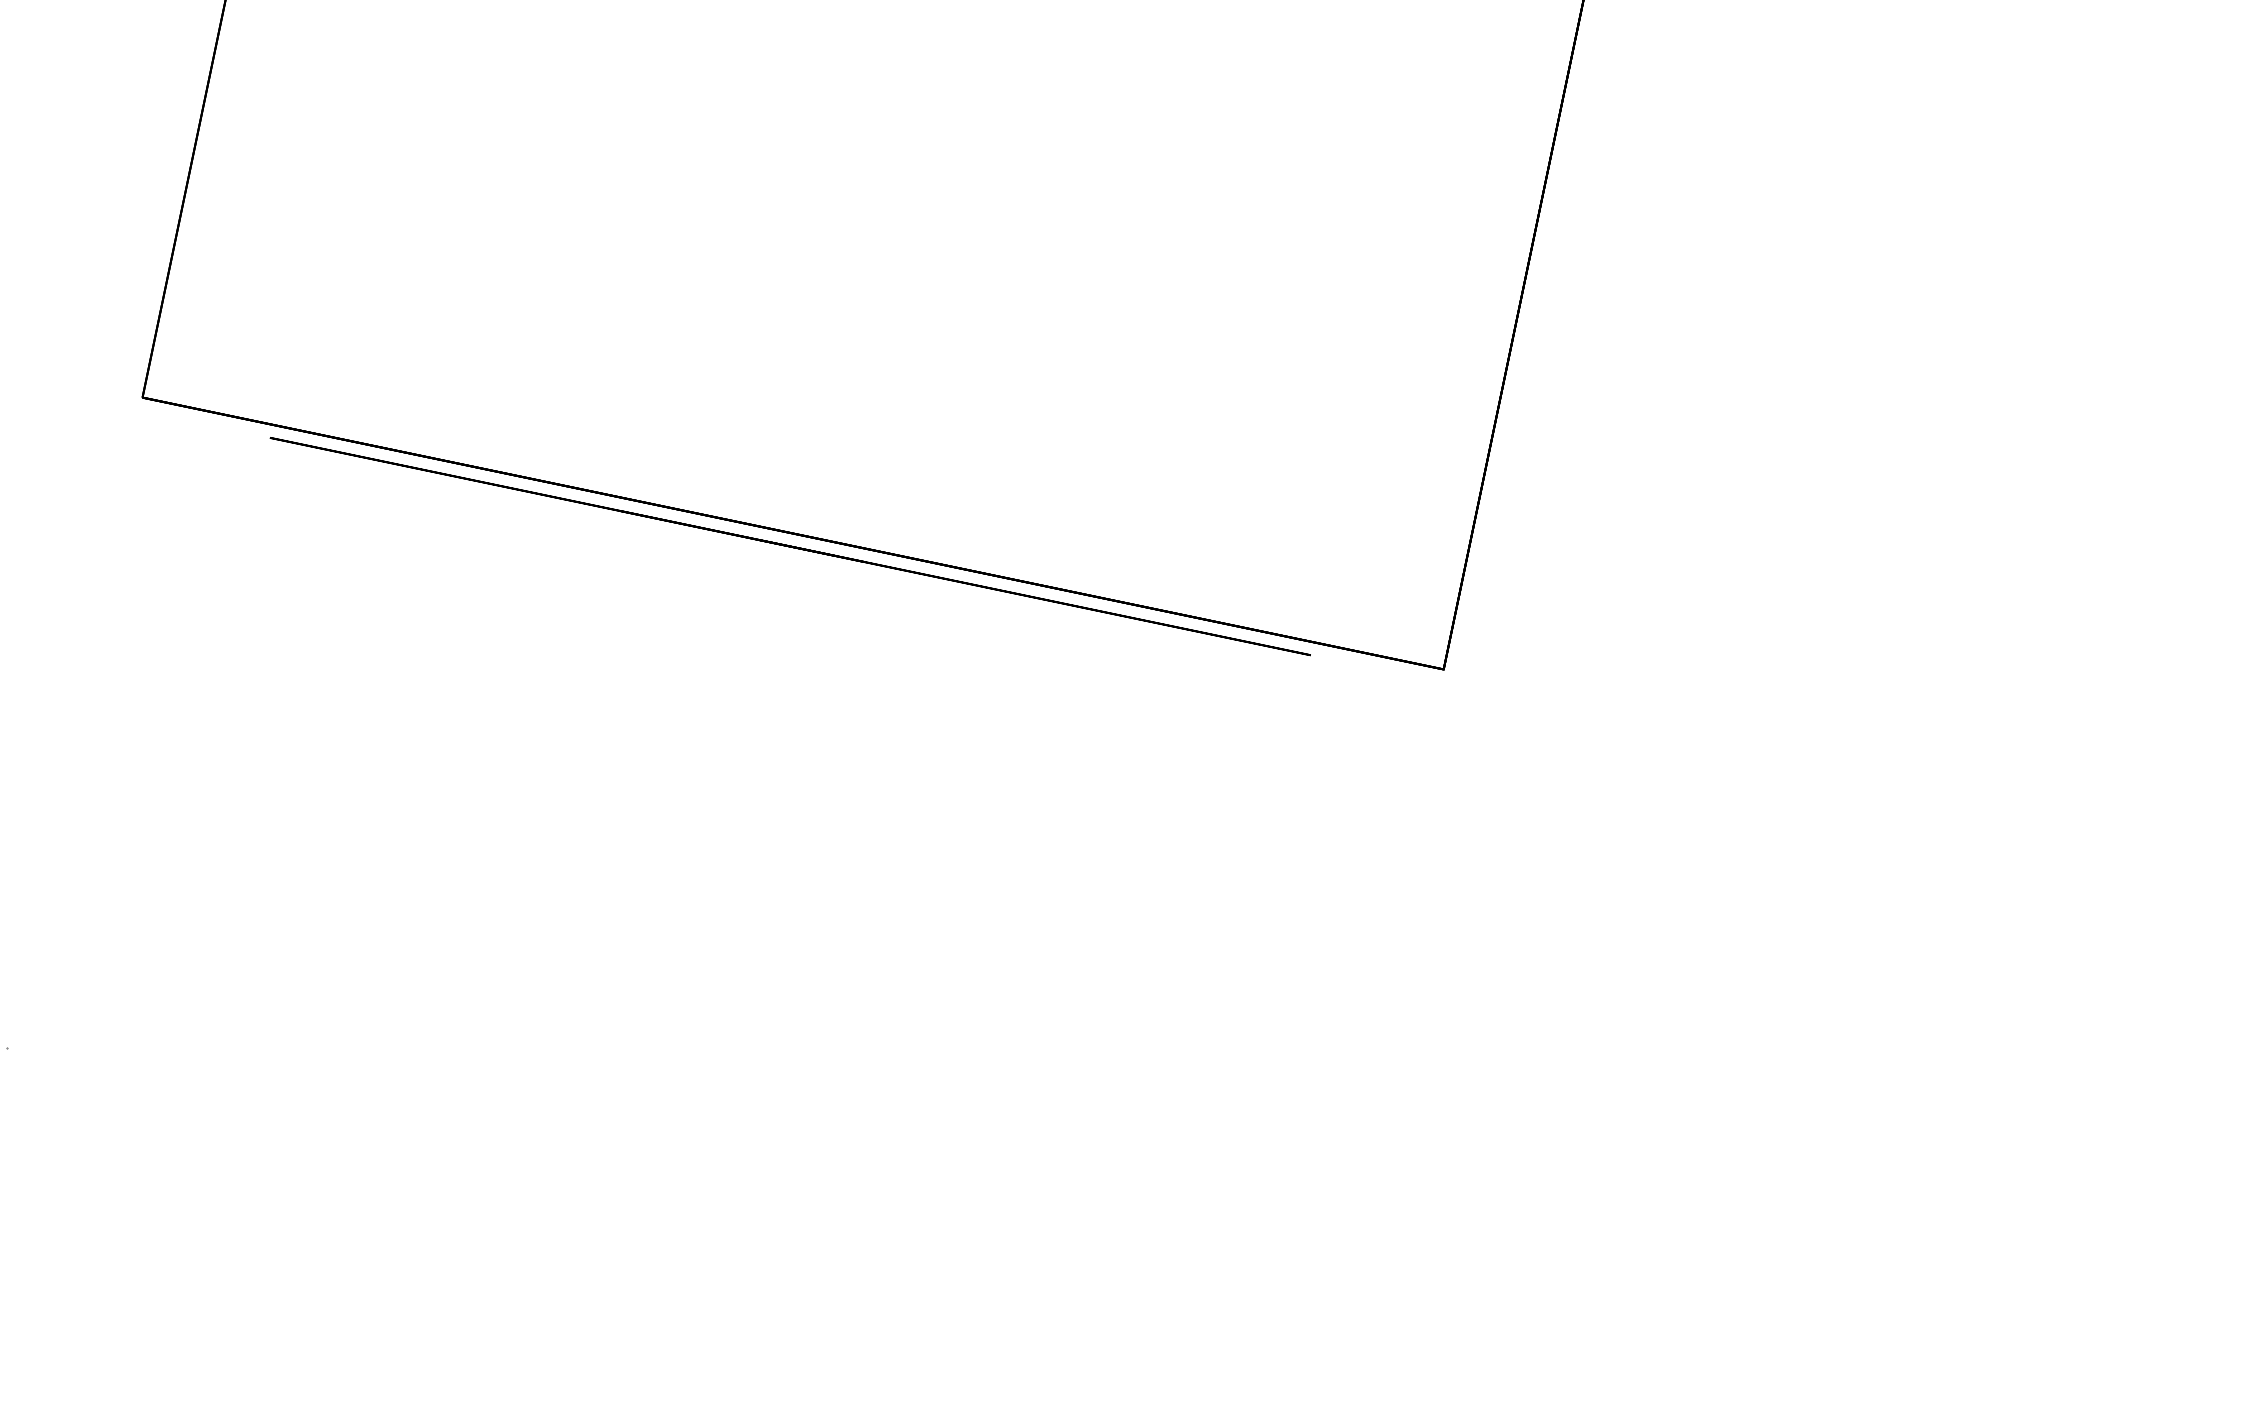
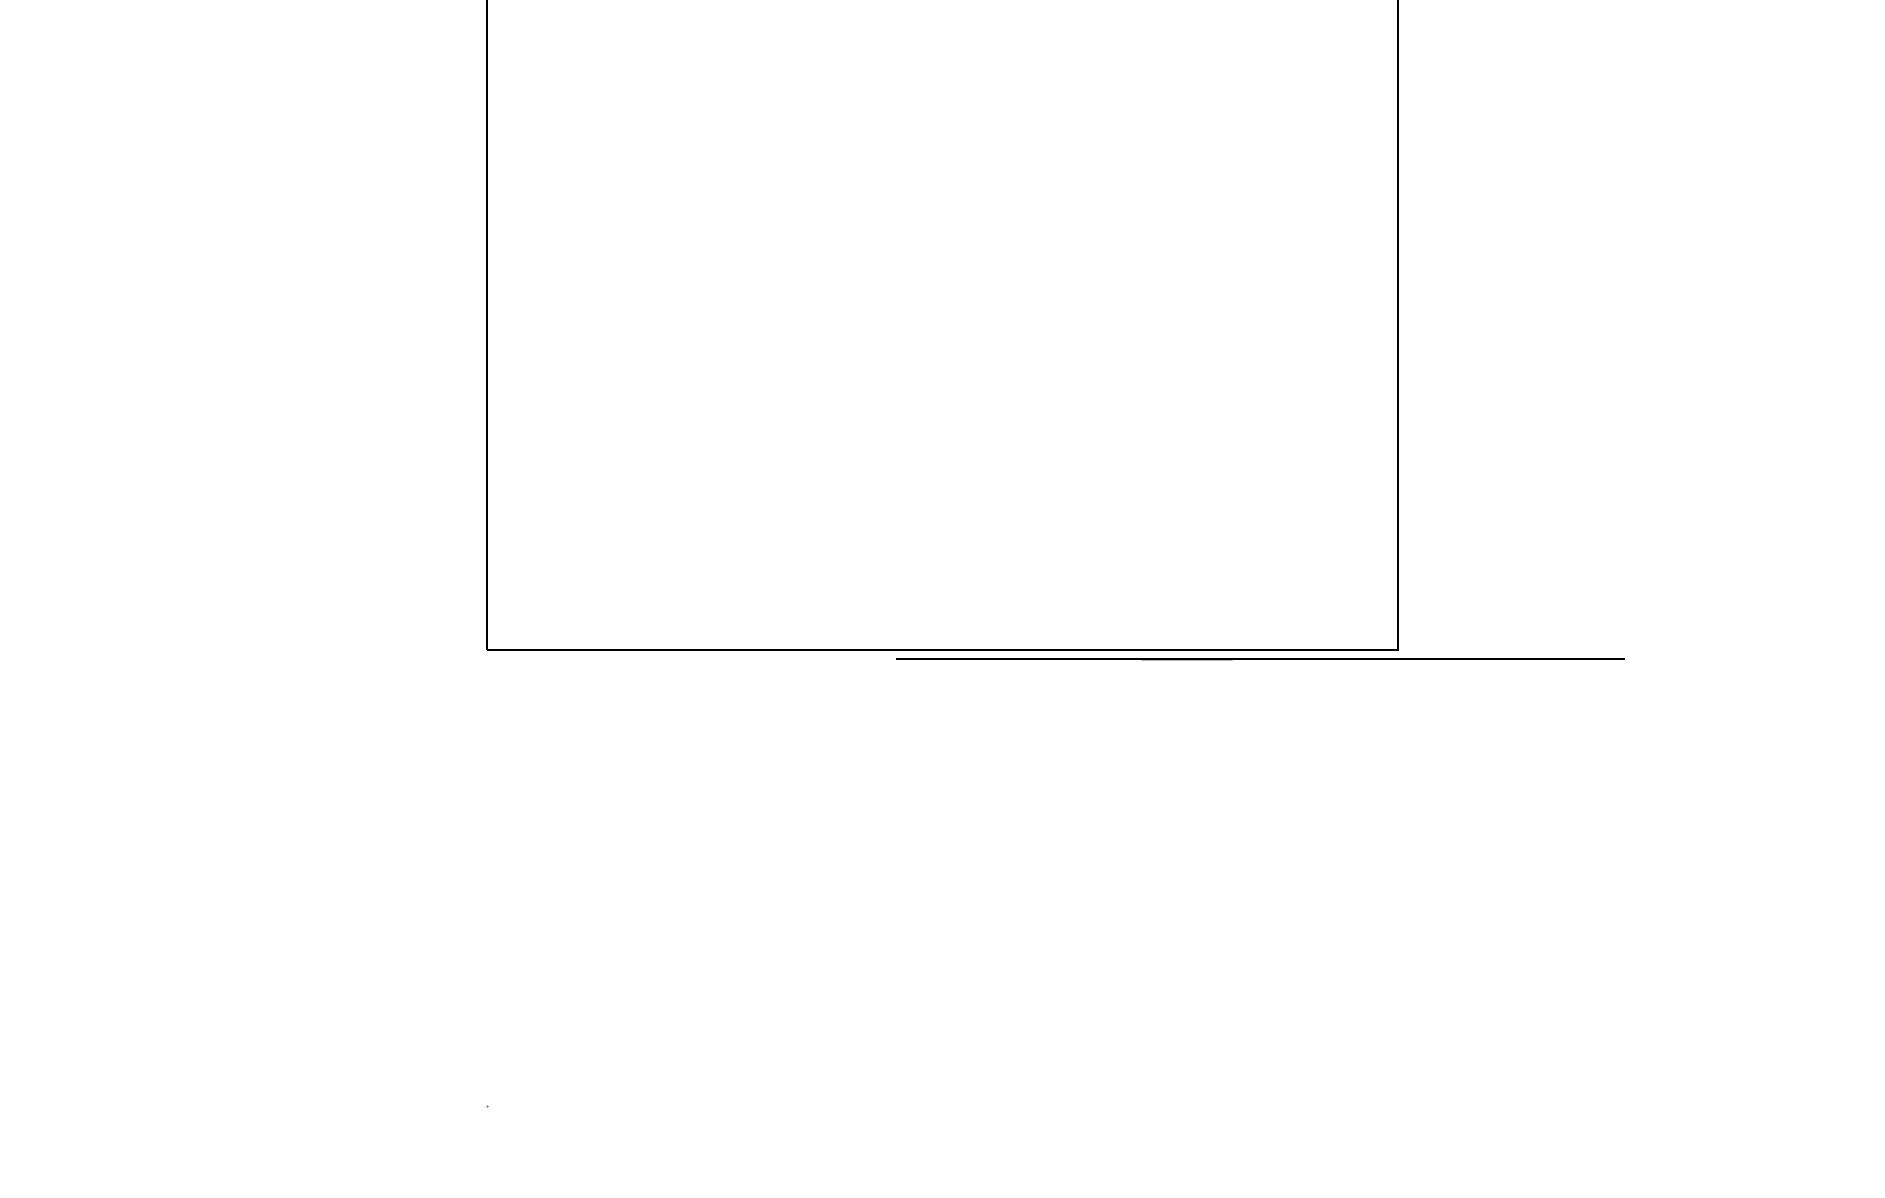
line: (790, 546) -> (1260, 659), moved

